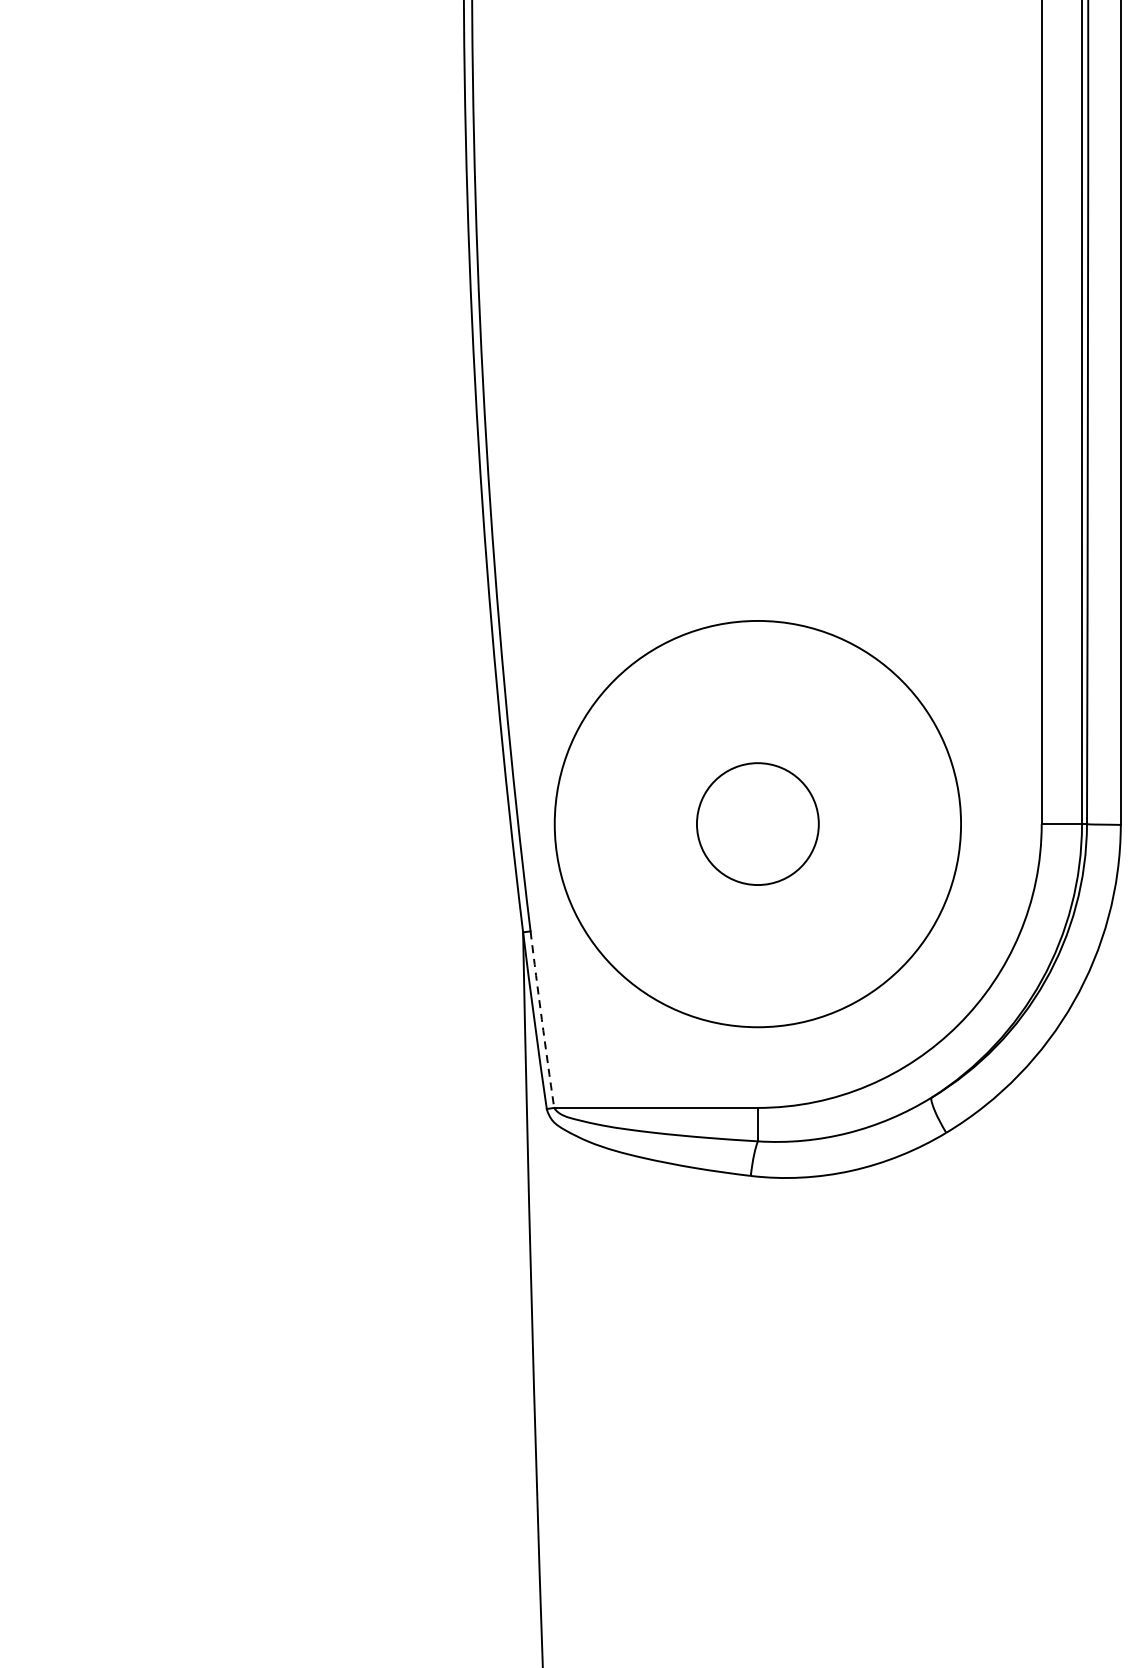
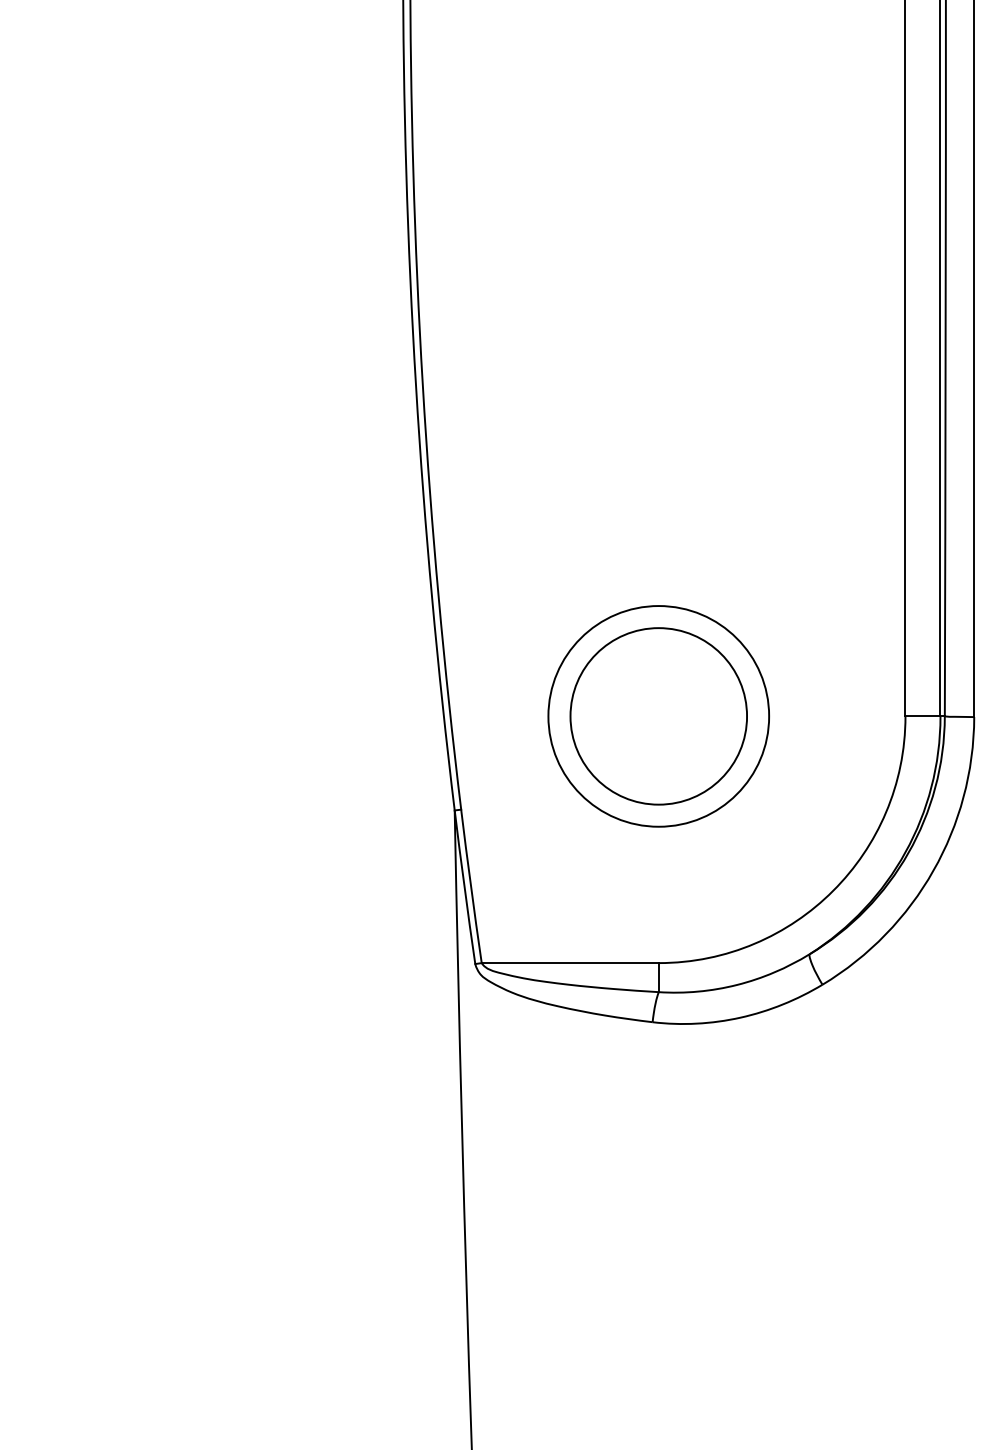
circle: (757, 824) -> (658, 716), size x0.62
circle: (757, 824) -> (658, 716), size x1.67
arc: (542, 1019) -> (471, 886), dashed -> solid

